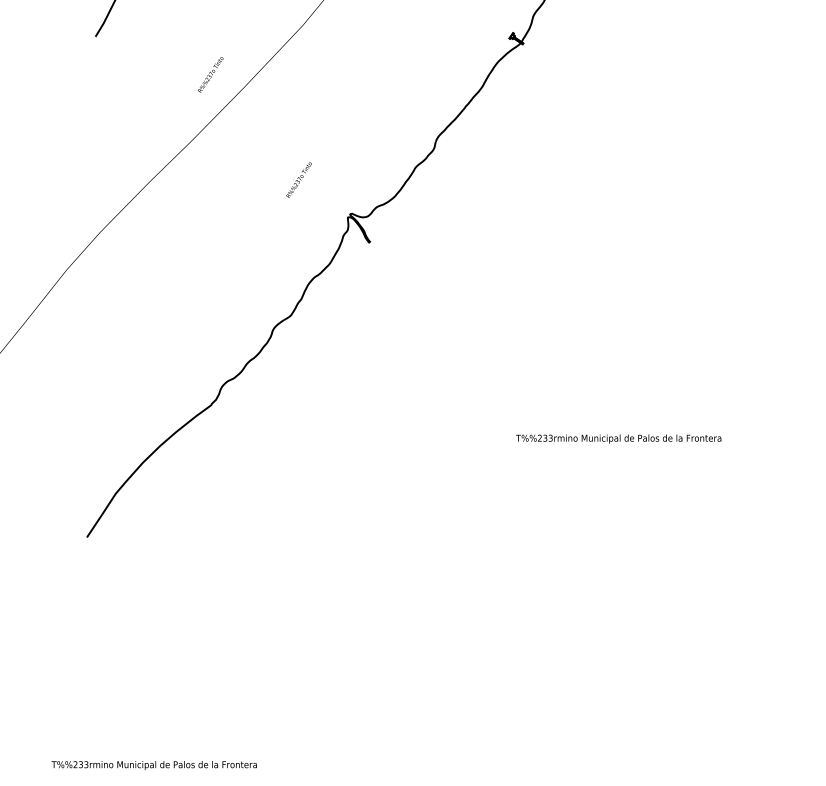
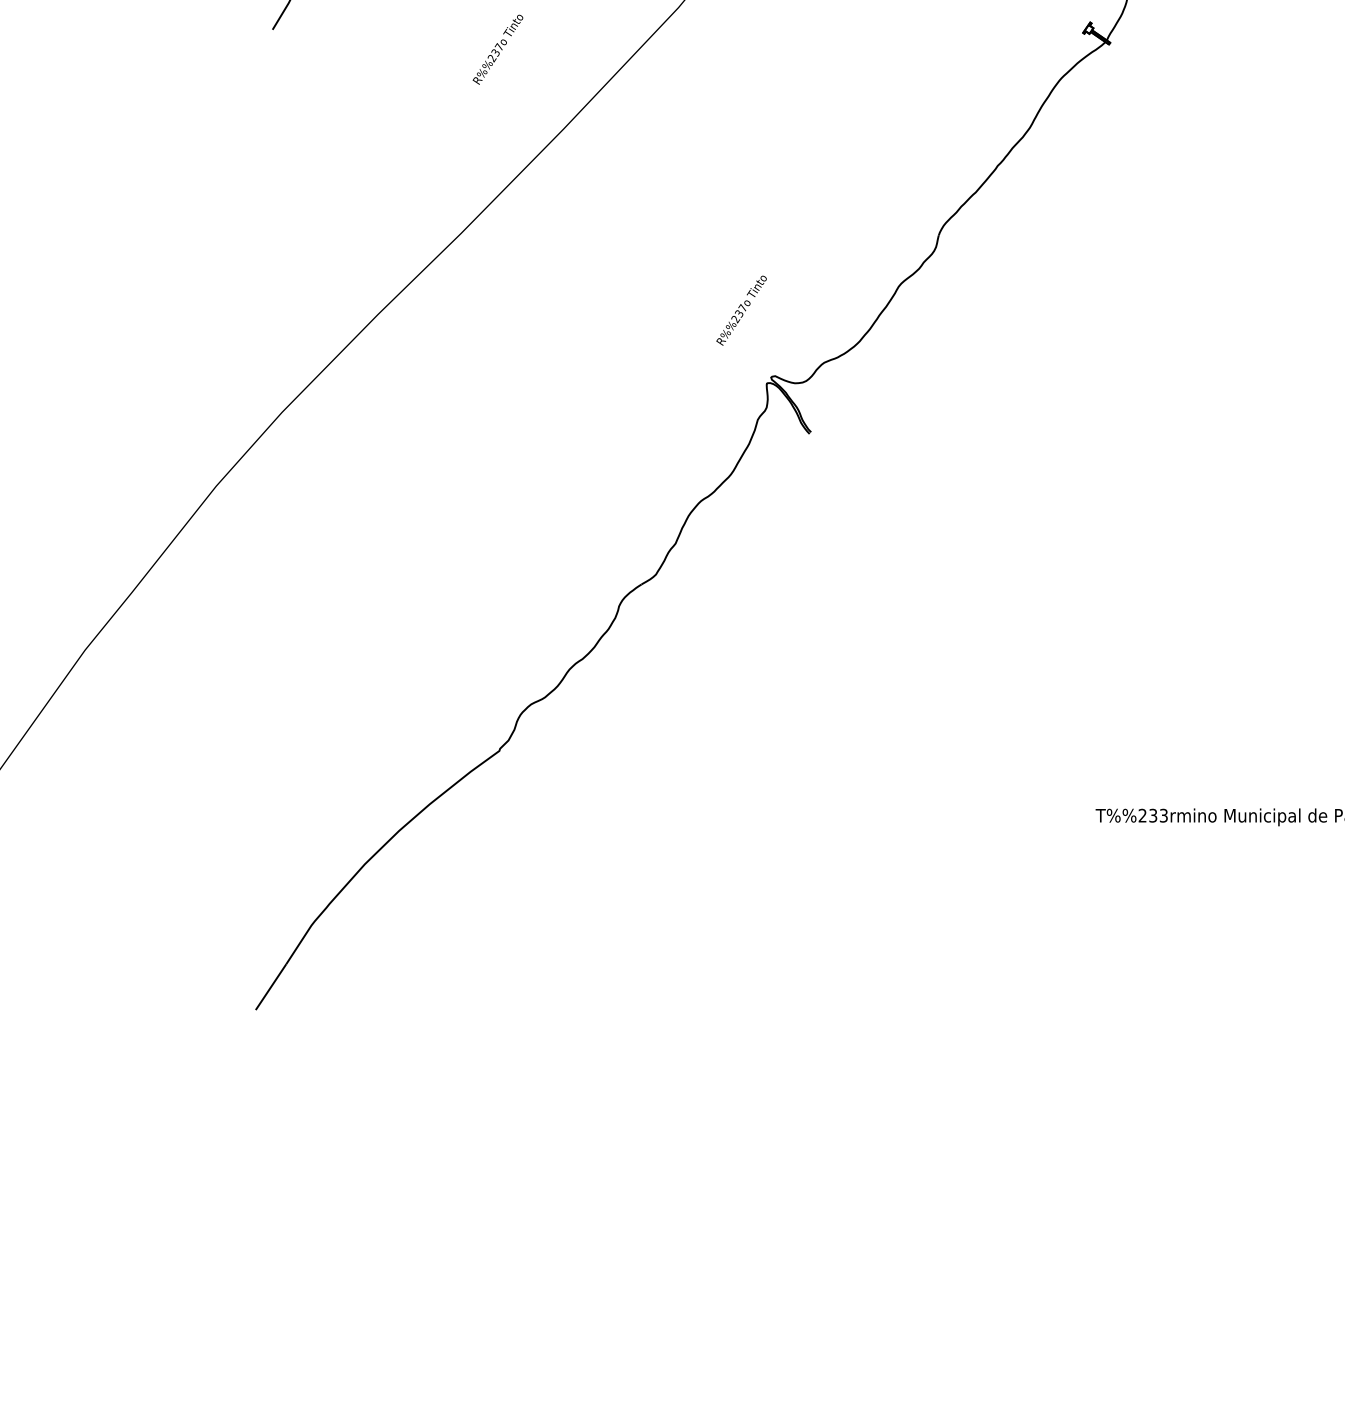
text: (210, 74) -> (497, 48), moved
text: (298, 179) -> (740, 309), moved

